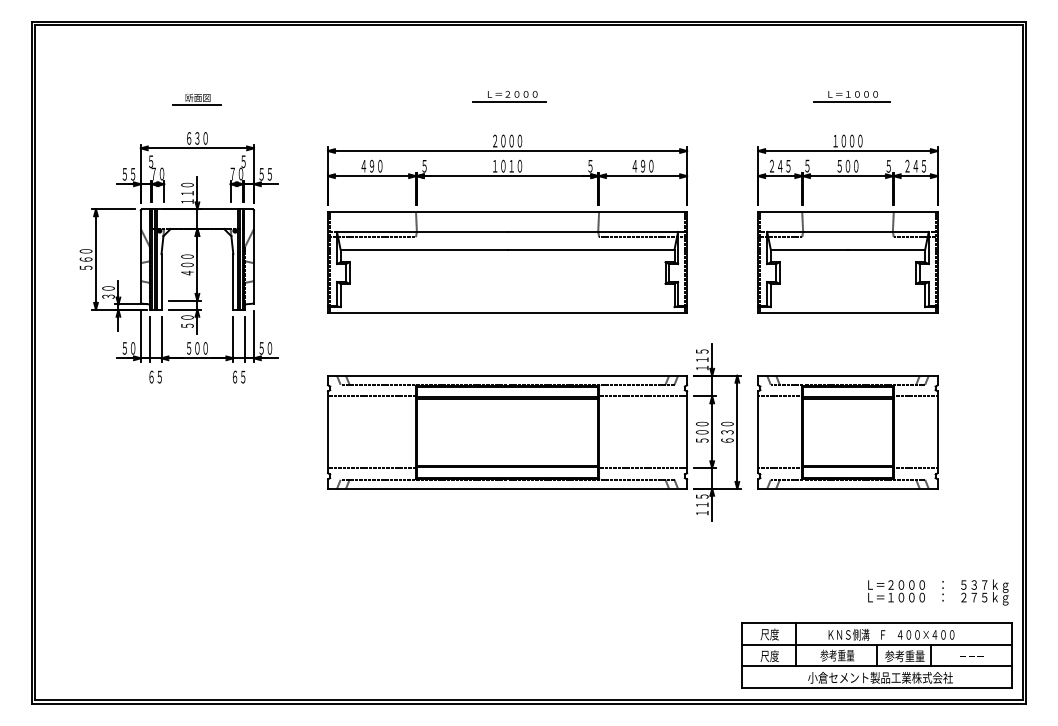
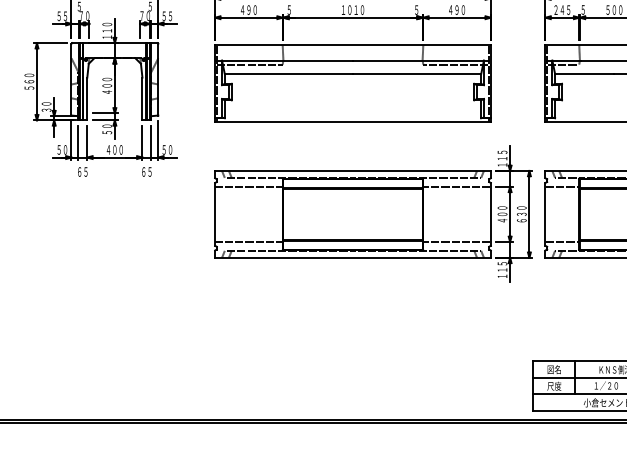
text: (188, 348) -> (108, 150), ５００ -> ４００
text: (702, 440) -> (502, 220), ５００ -> ４００
text: (769, 634) -> (554, 369), 尺度 -> 図名
text: (837, 655) -> (606, 385), 参考重量 -> １／２０

